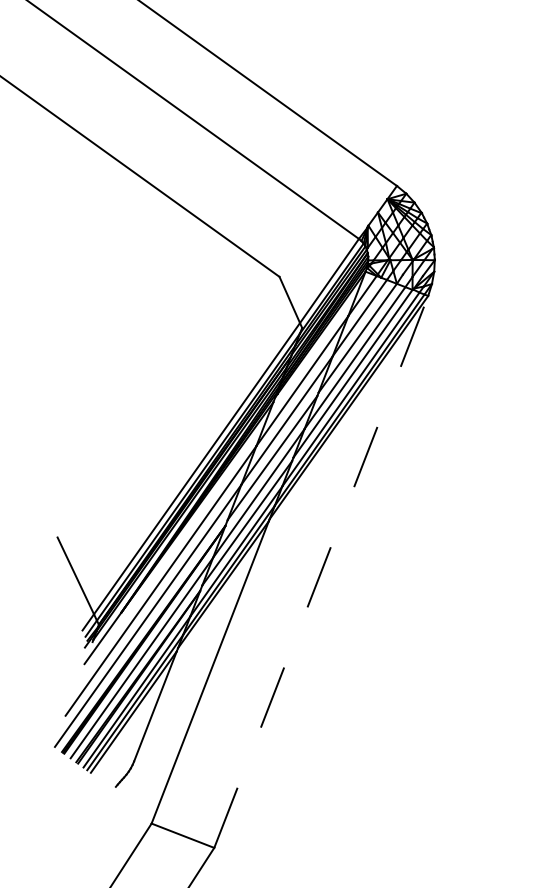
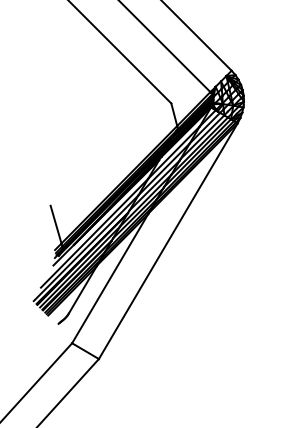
line: (321, 572) -> (168, 241), dashed -> solid

